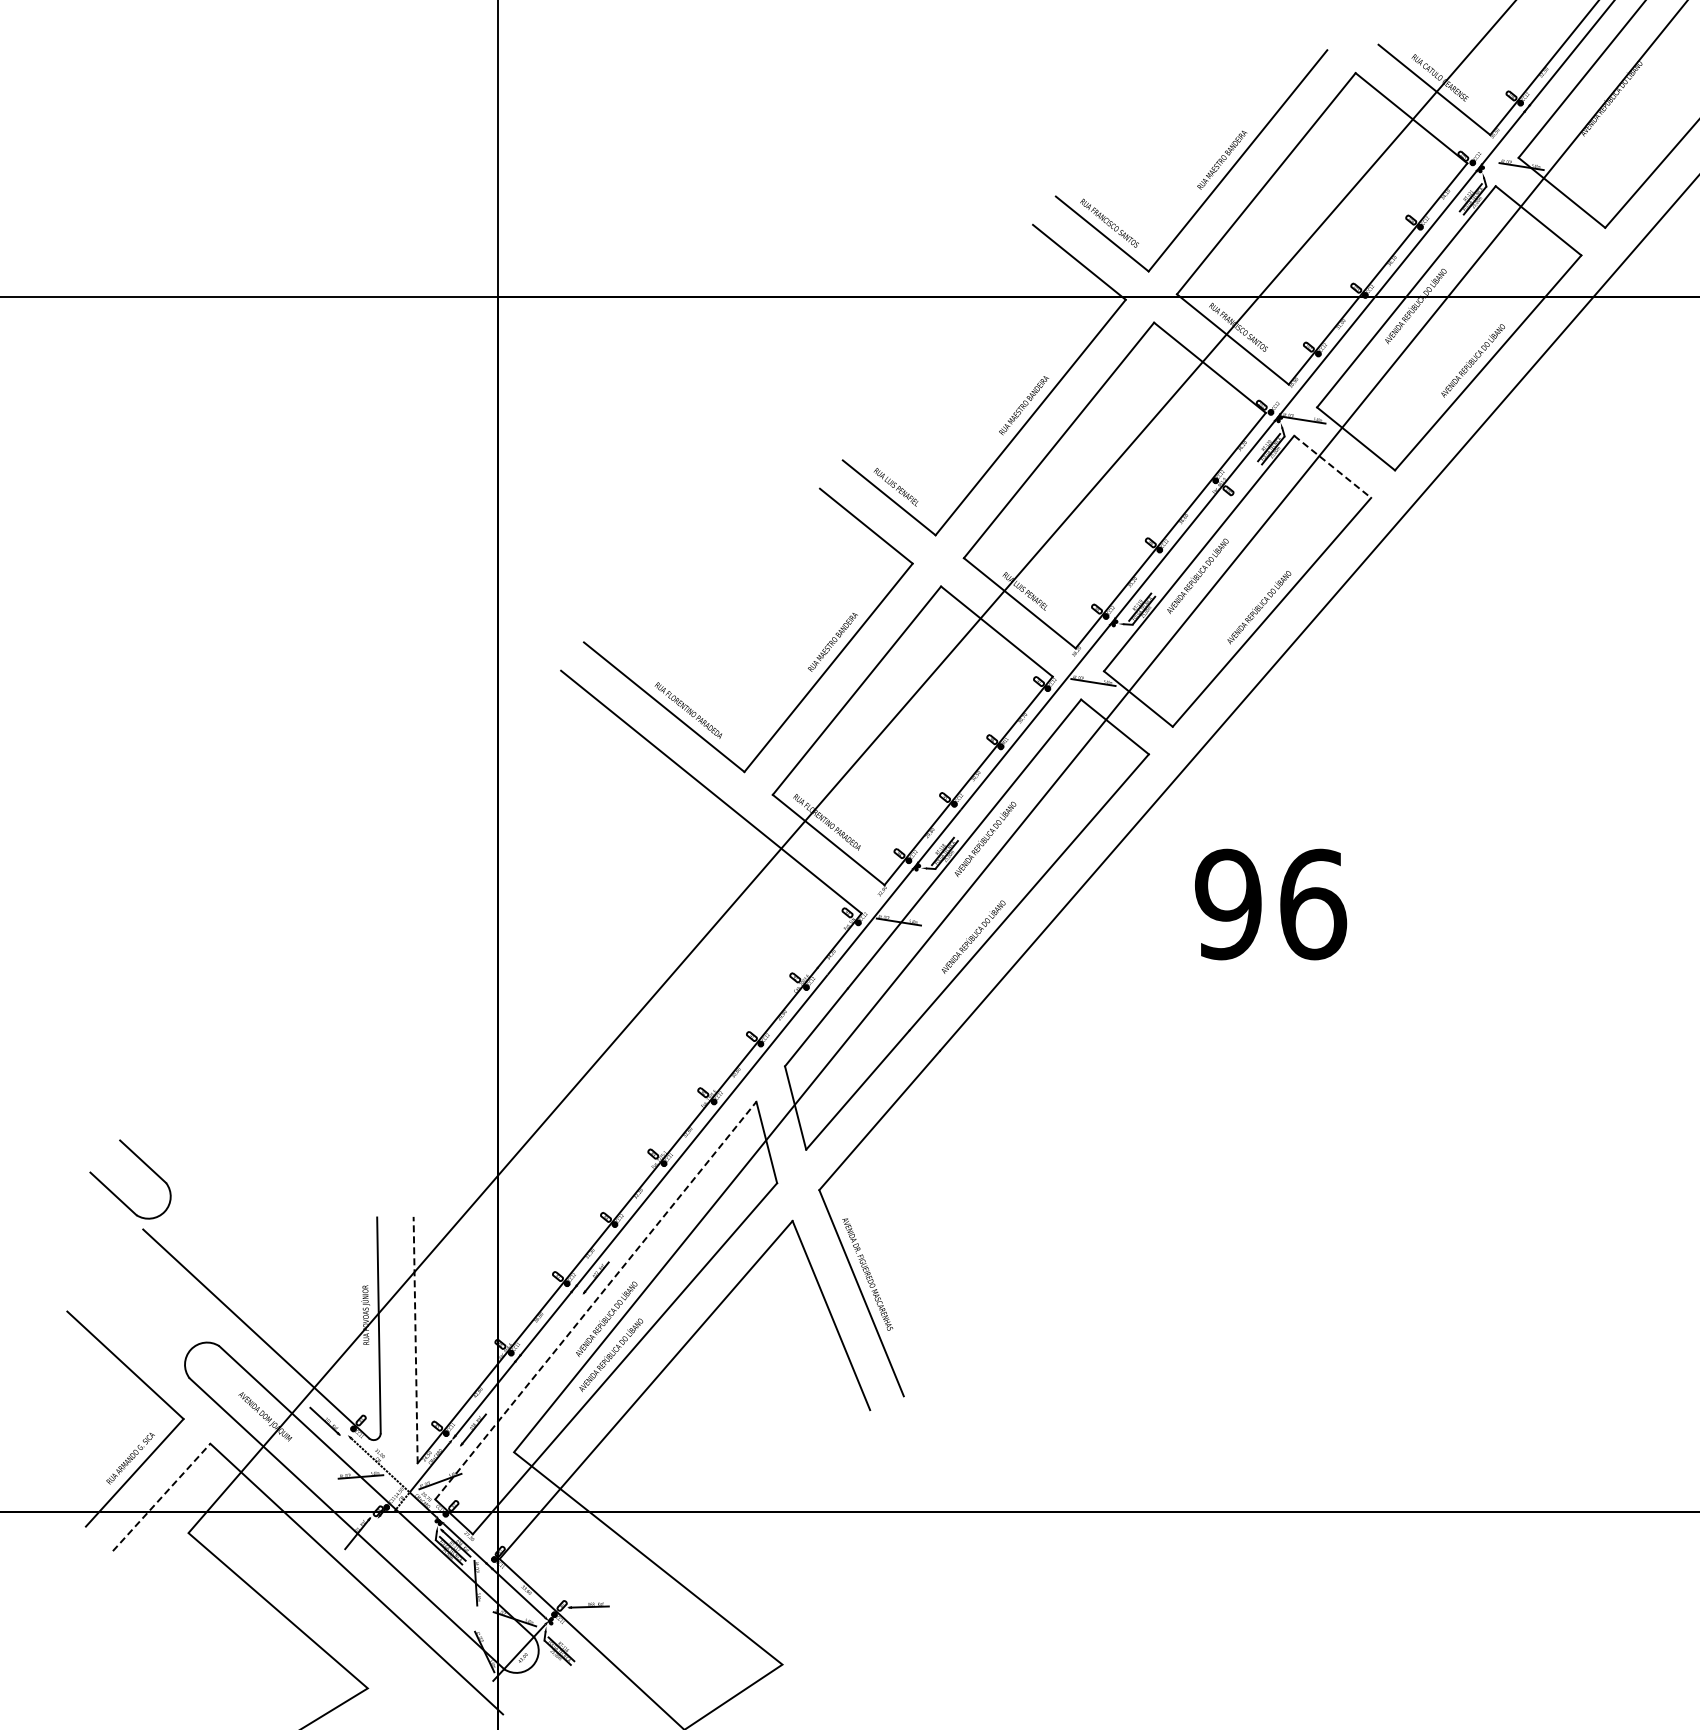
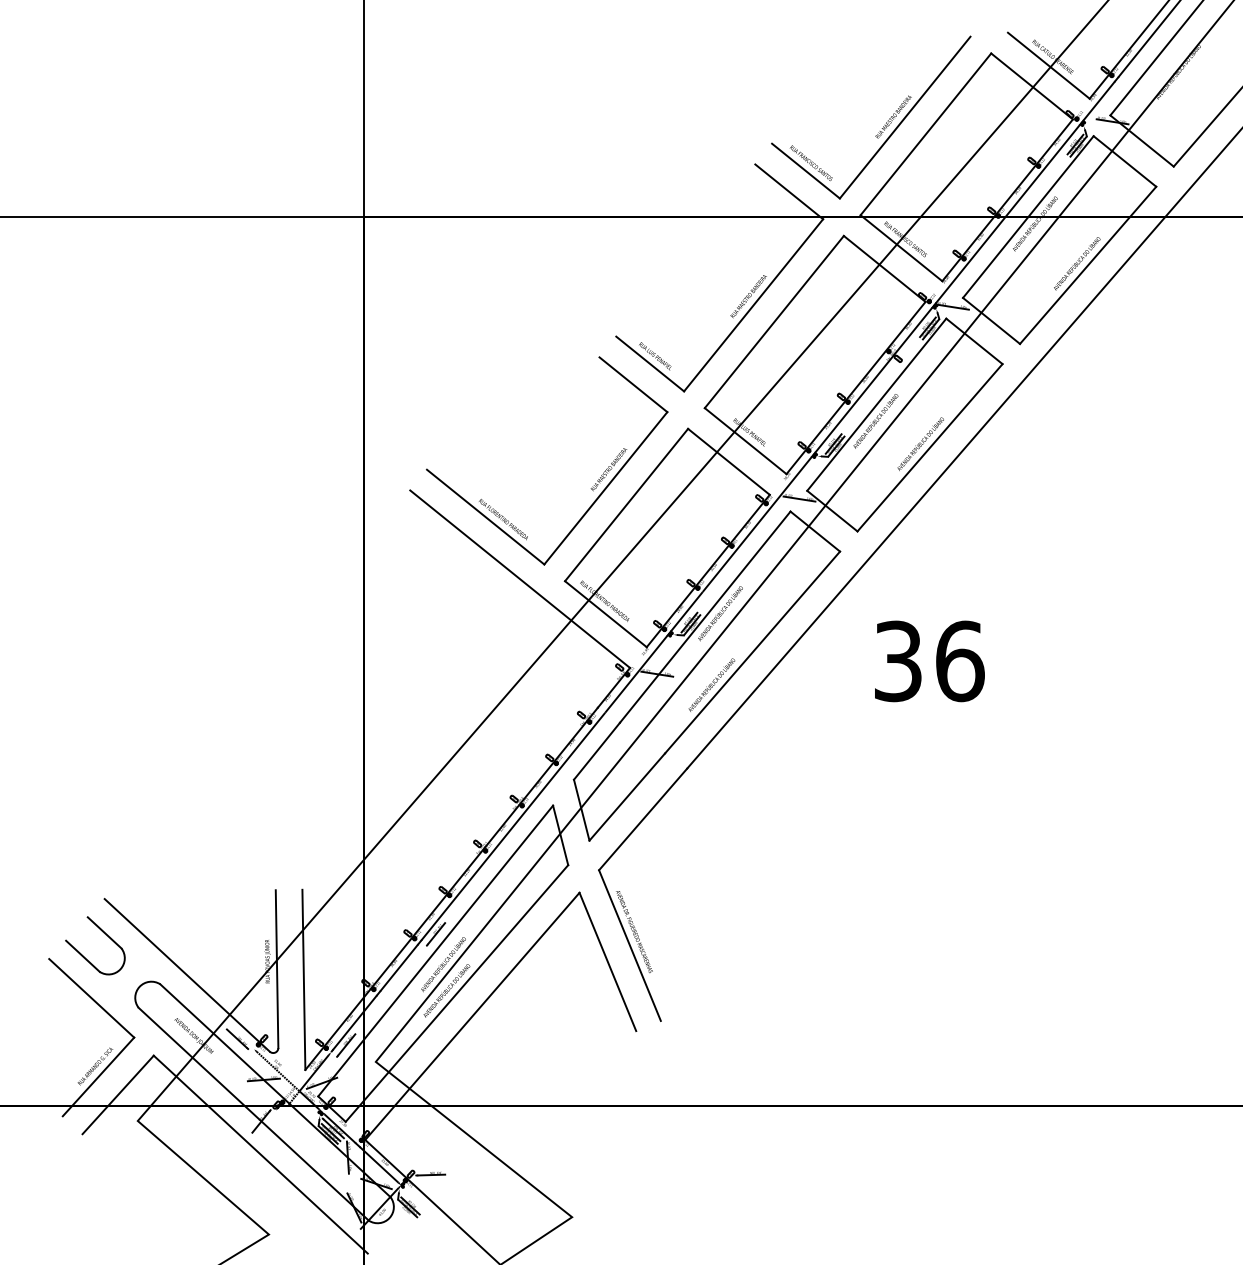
line: (1333, 467) -> (975, 341), dashed -> solid
text: (1228, 904) -> (898, 661), 96 -> 36
part: (144, 1164) -> (105, 934), moved
line: (595, 1300) -> (435, 950), dashed -> solid
line: (415, 1339) -> (303, 979), dashed -> solid
line: (161, 1497) -> (118, 1094), dashed -> solid

